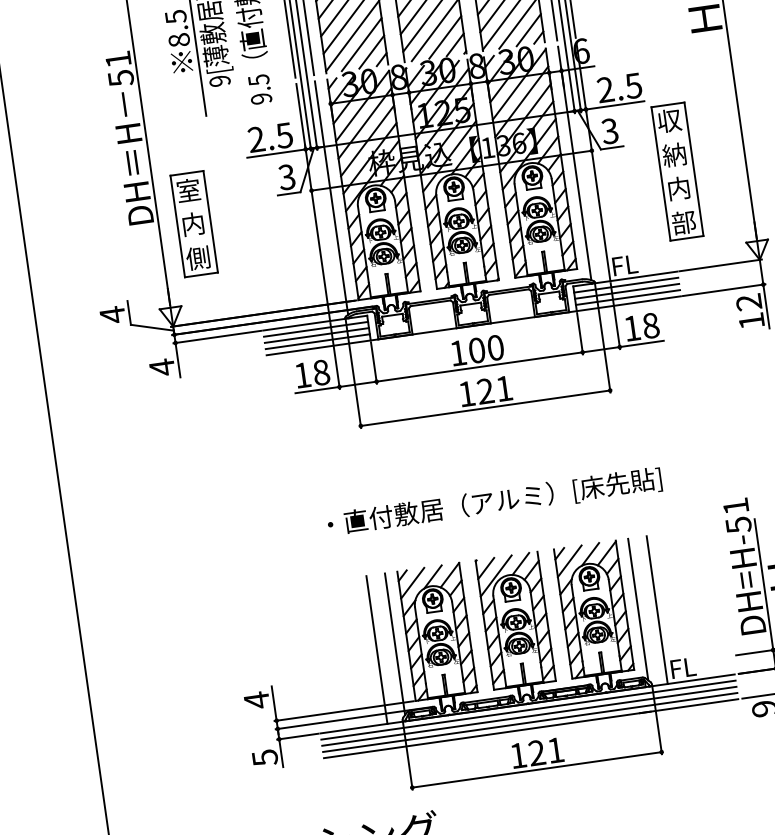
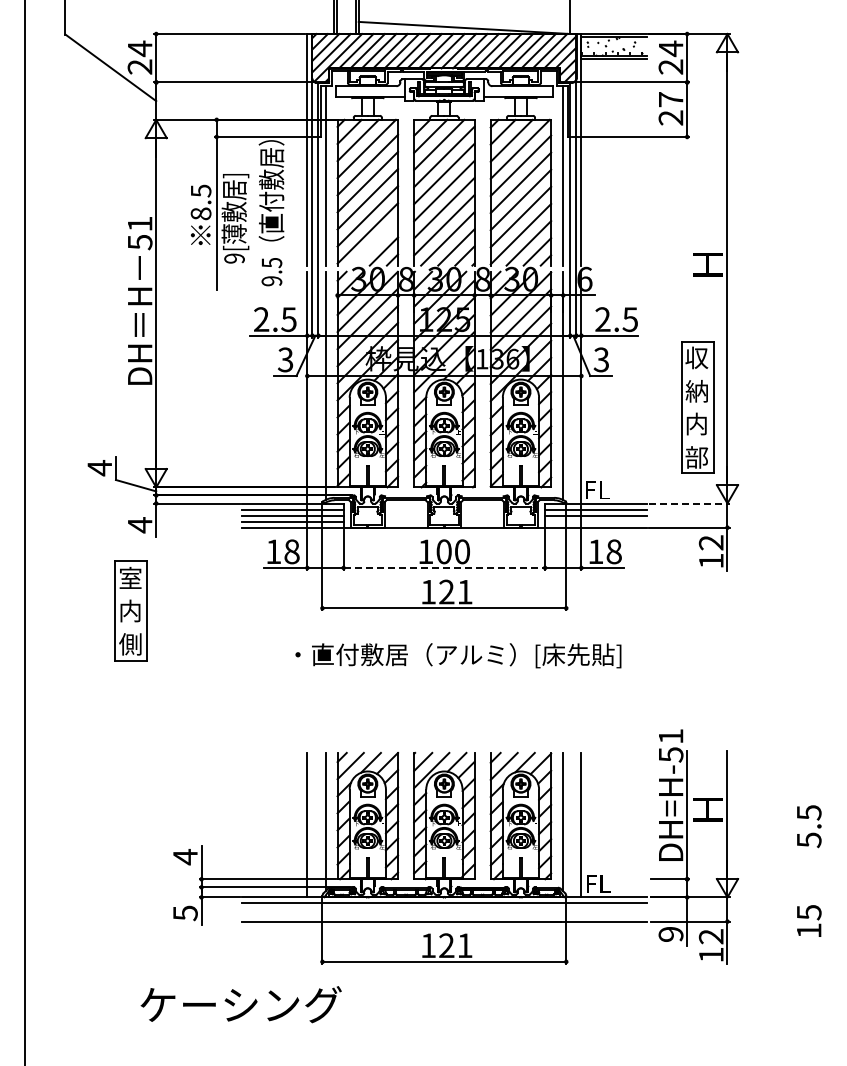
line: (361, 44) -> (375, 242), removed
part: (677, 171) -> (697, 407), moved
part: (193, 223) -> (130, 610), moved
line: (720, 265) -> (689, 503), solid -> dashed
line: (627, 297) -> (595, 521), removed
line: (479, 366) -> (444, 567), solid -> dashed
text: (494, 502) -> (458, 655), moved
line: (528, 716) -> (443, 909), removed
line: (529, 722) -> (443, 915), removed

